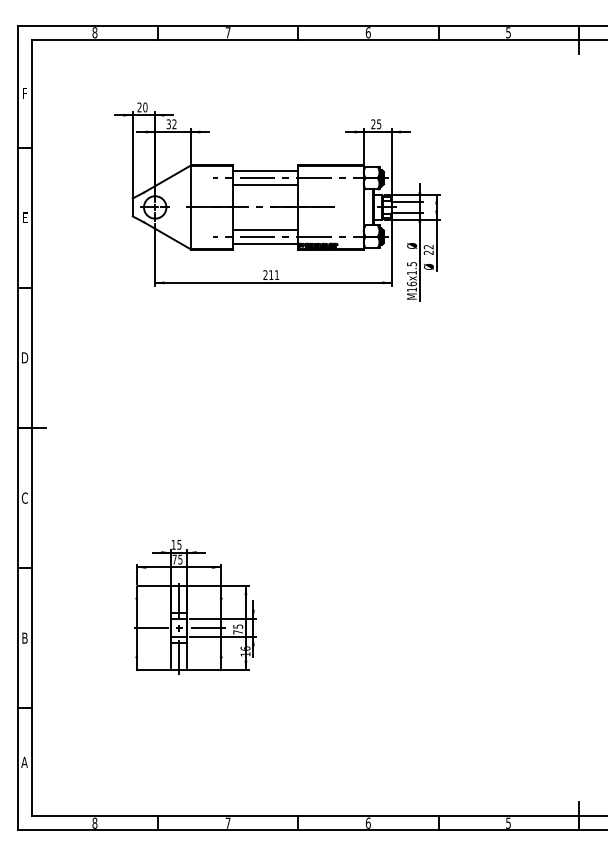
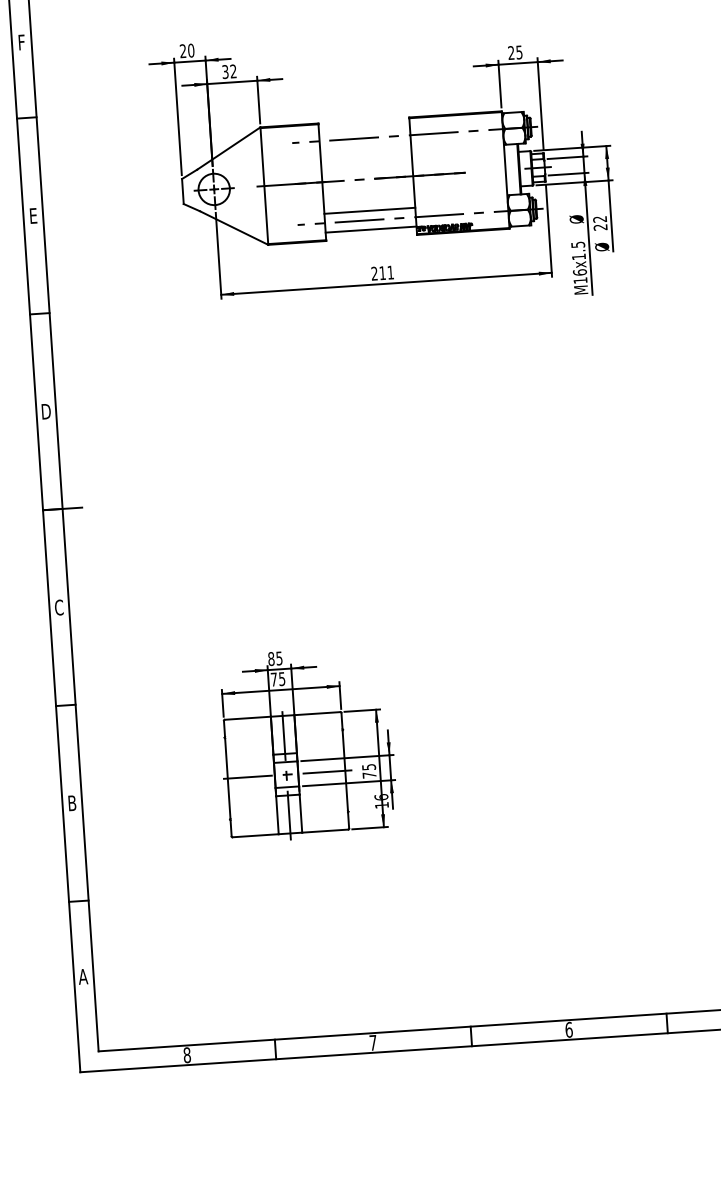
line: (264, 171) -> (363, 129), removed
line: (264, 184) -> (364, 147), removed
text: (173, 544) -> (271, 658), 15 -> 85

